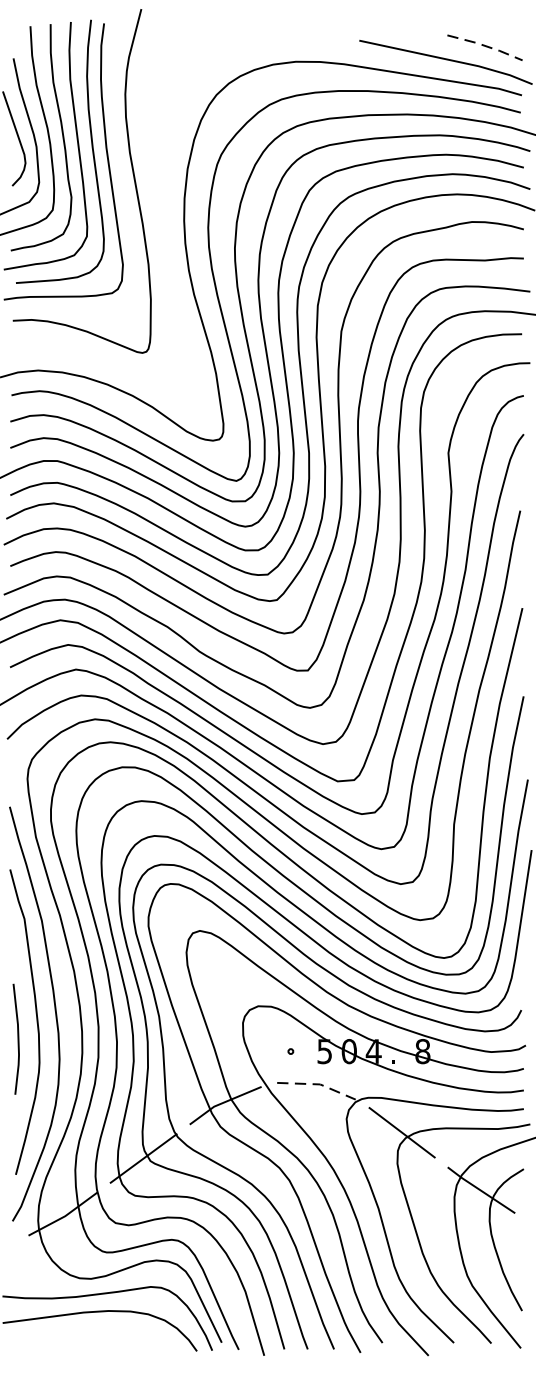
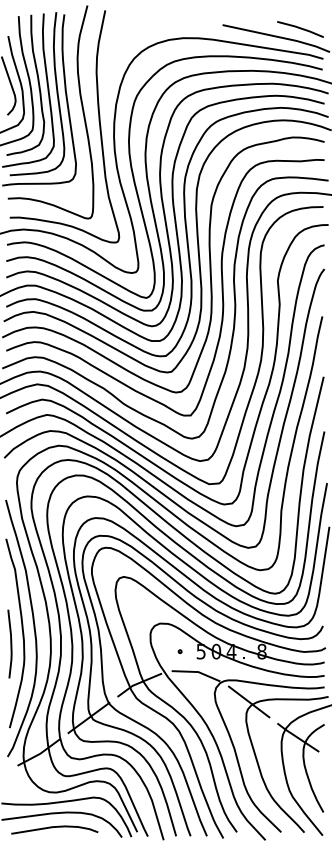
line: (486, 46) -> (301, 28), dashed -> solid
curve: (159, 196) -> (98, 121), added
line: (318, 1085) -> (197, 672), dashed -> solid
curve: (88, 1335) -> (54, 827), added

